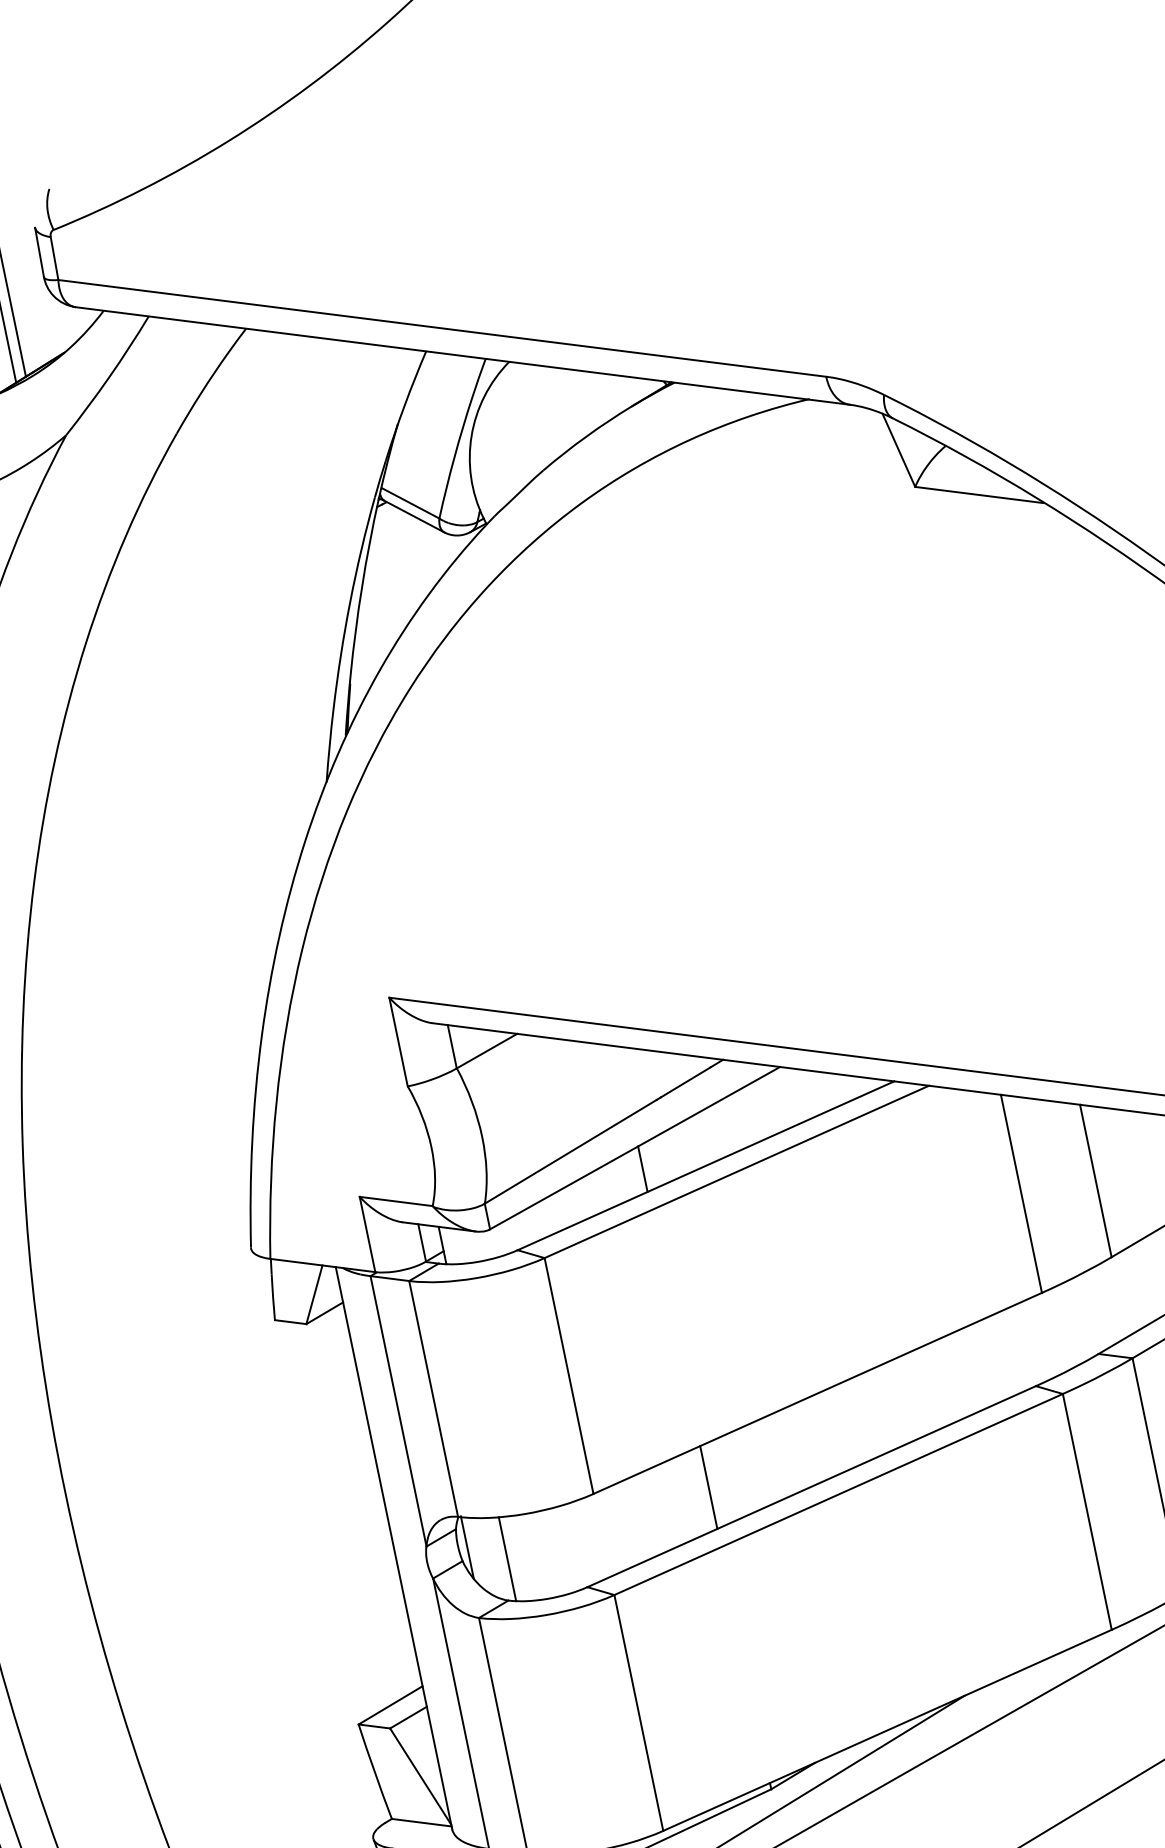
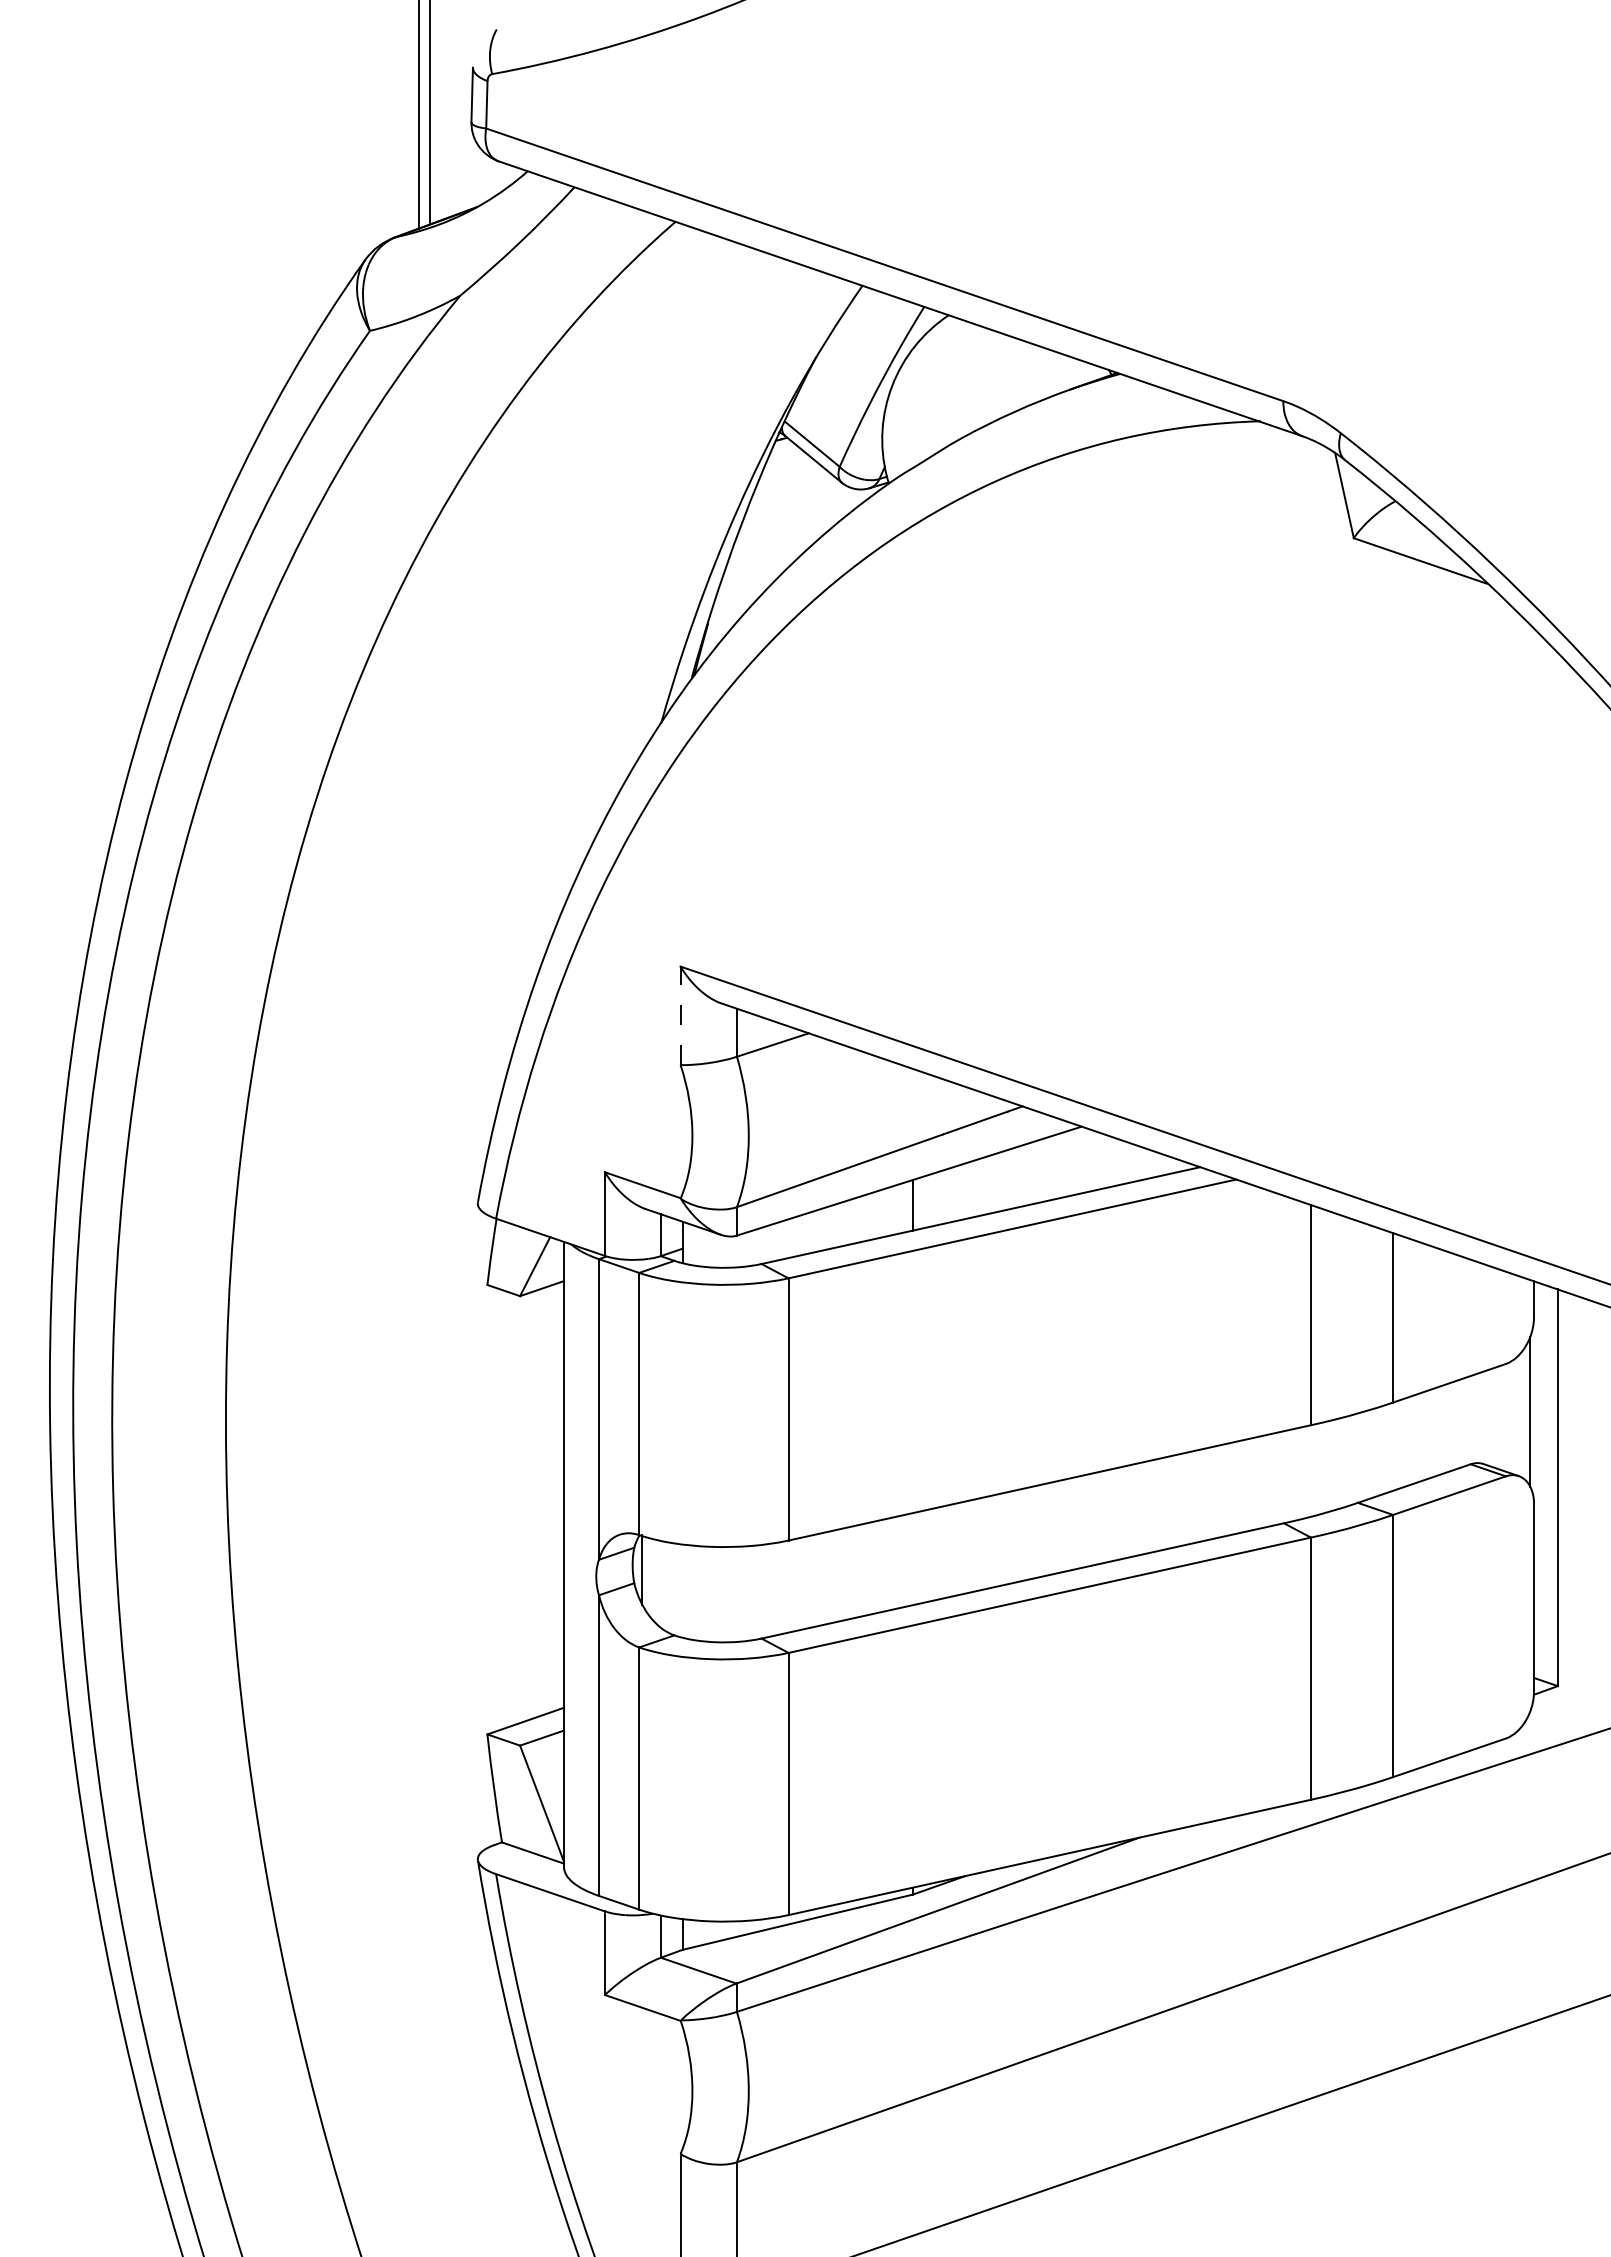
line: (398, 1041) -> (680, 1015), solid -> dashed
line: (708, 1487) -> (912, 1559), removed
line: (507, 1558) -> (682, 1590), removed

